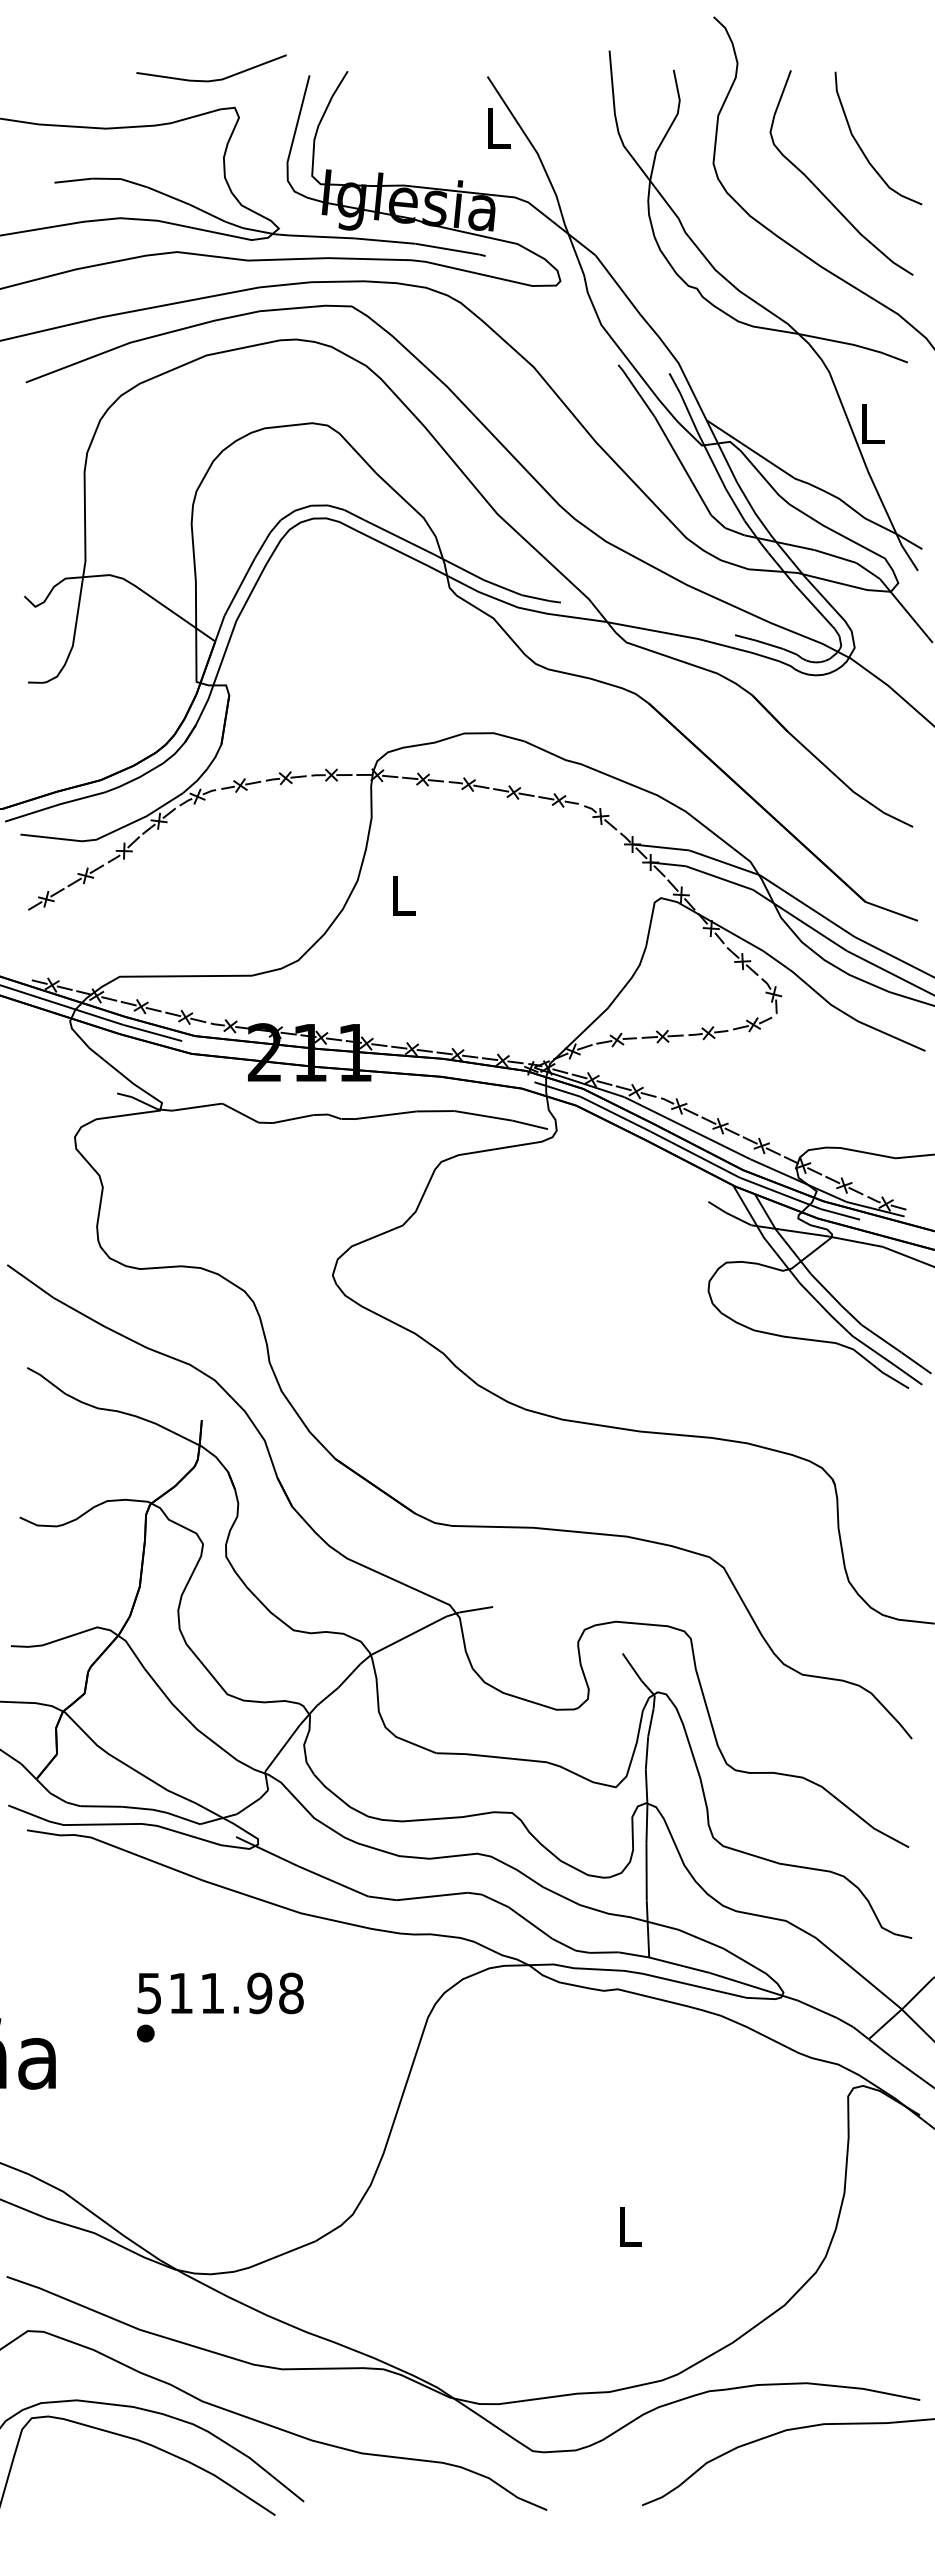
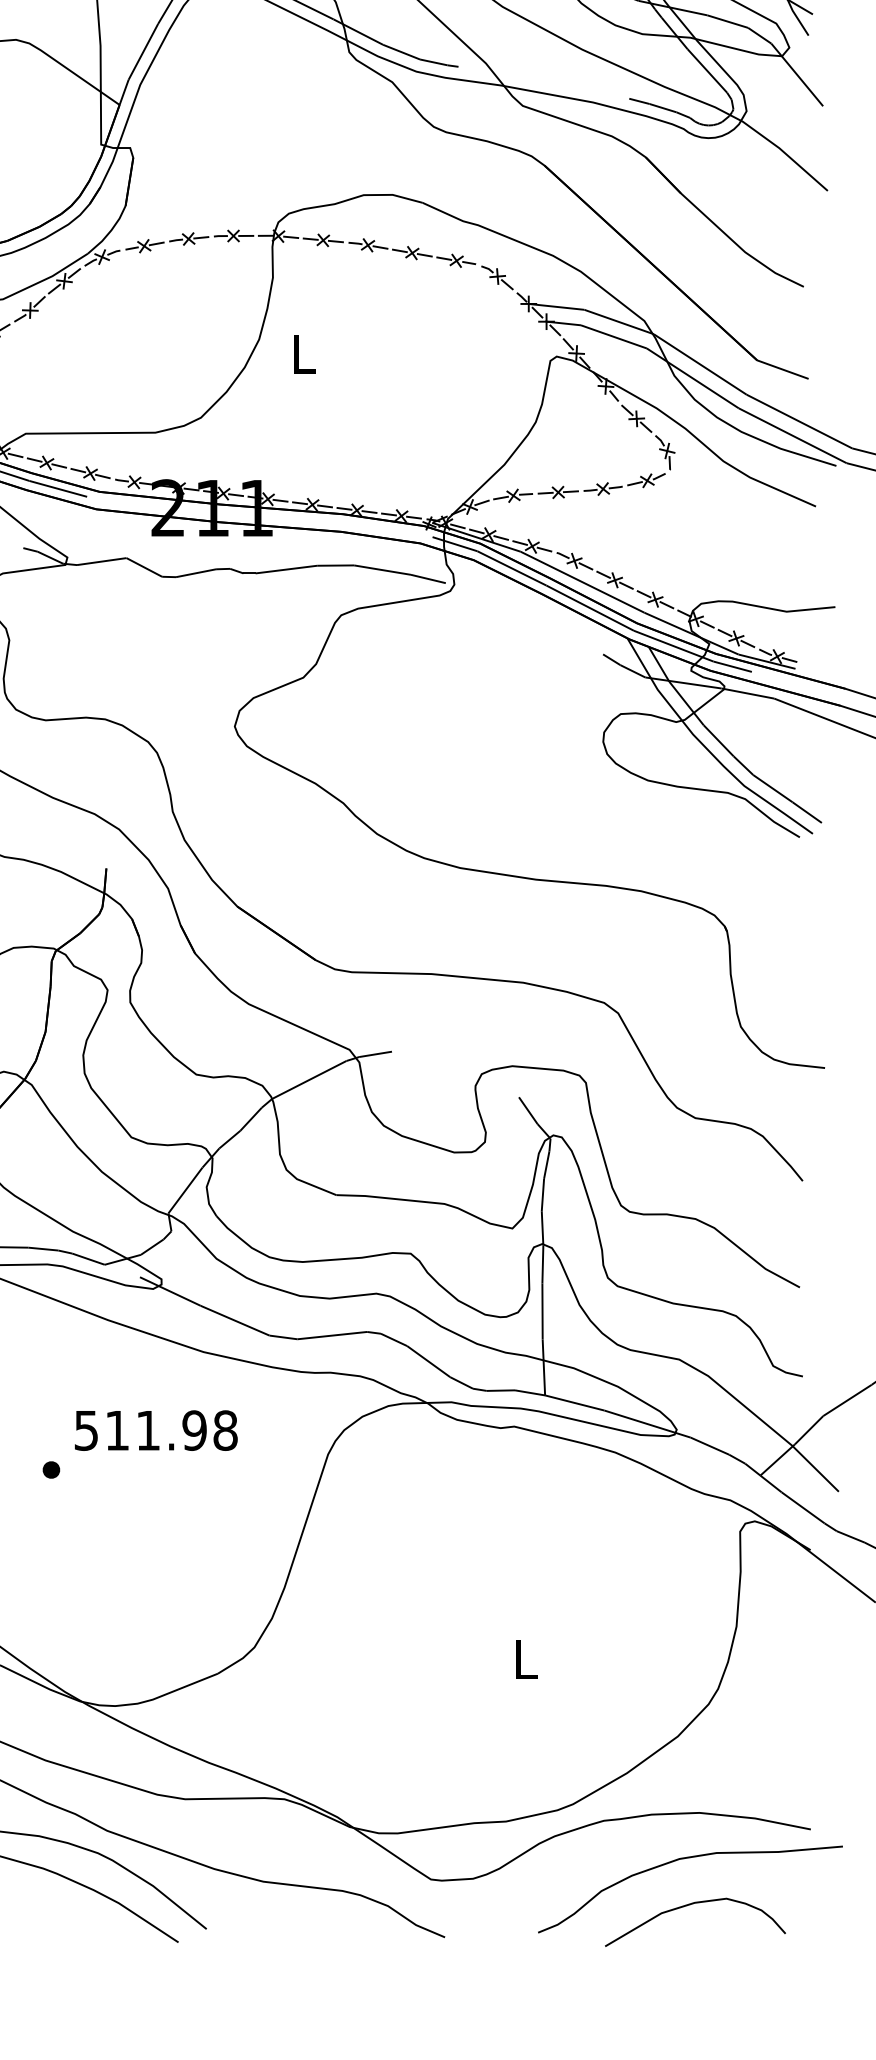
text: (220, 1993) -> (156, 1430), moved
curve: (797, 2477) -> (690, 1905), added

